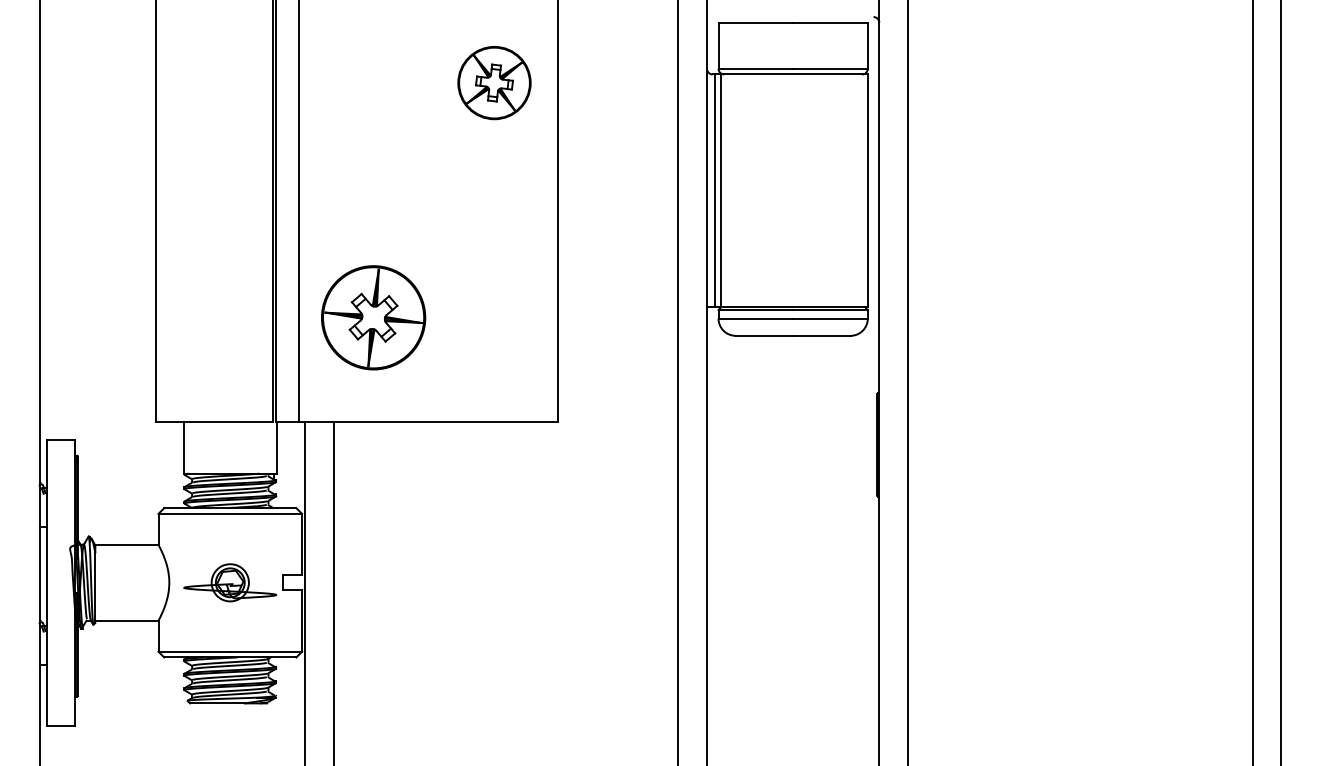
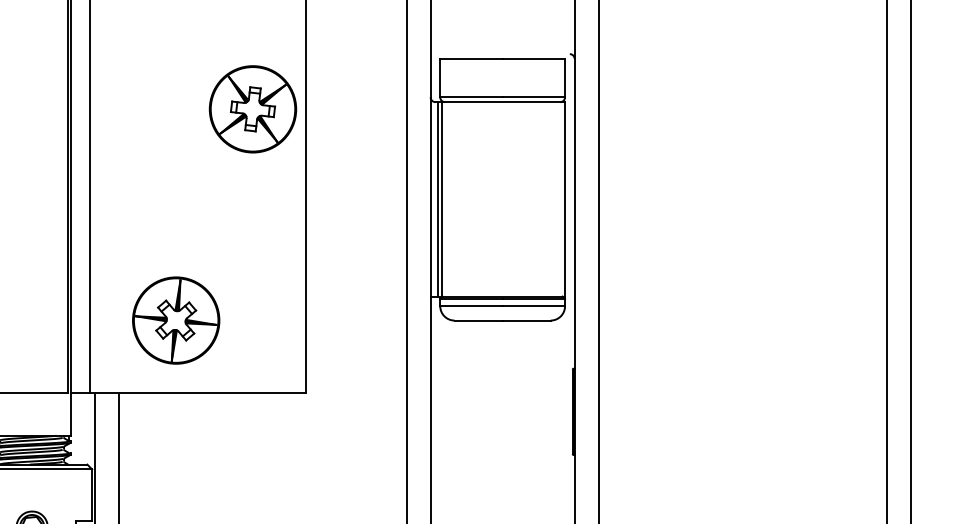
part: (494, 82) -> (252, 108), size x1.43
part: (373, 317) -> (176, 320), moved

